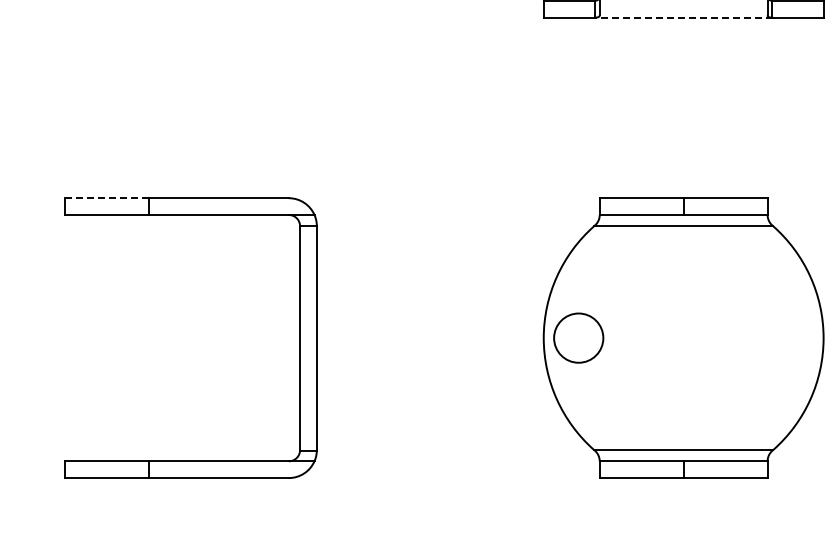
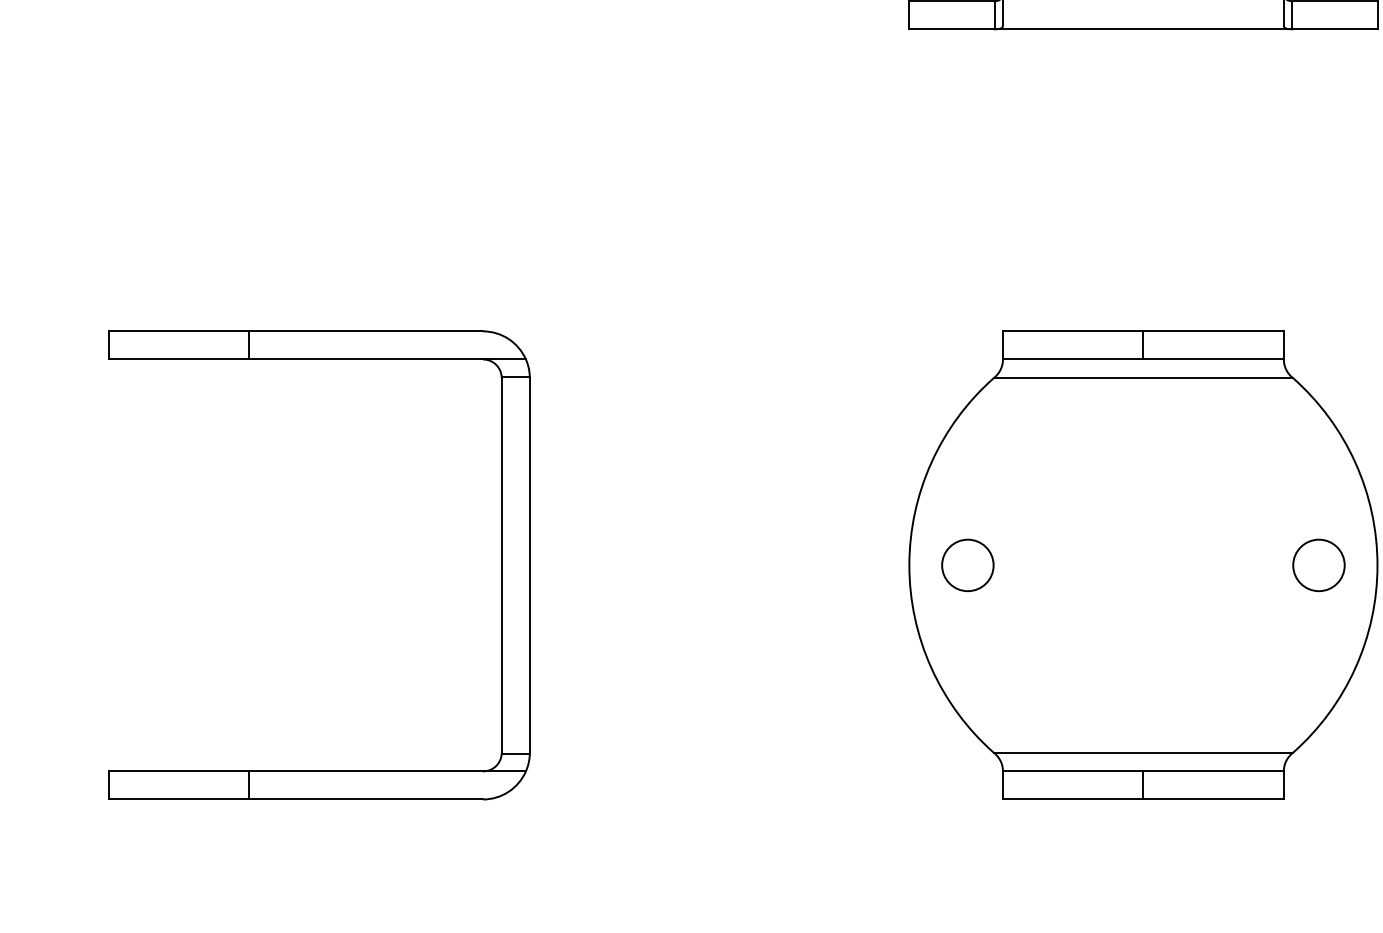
line: (683, 17) -> (1143, 29), dashed -> solid
line: (106, 198) -> (177, 331), dashed -> solid
circle: (578, 337) -> (967, 564), size x0.62
circle: (788, 337) -> (1318, 564), added

